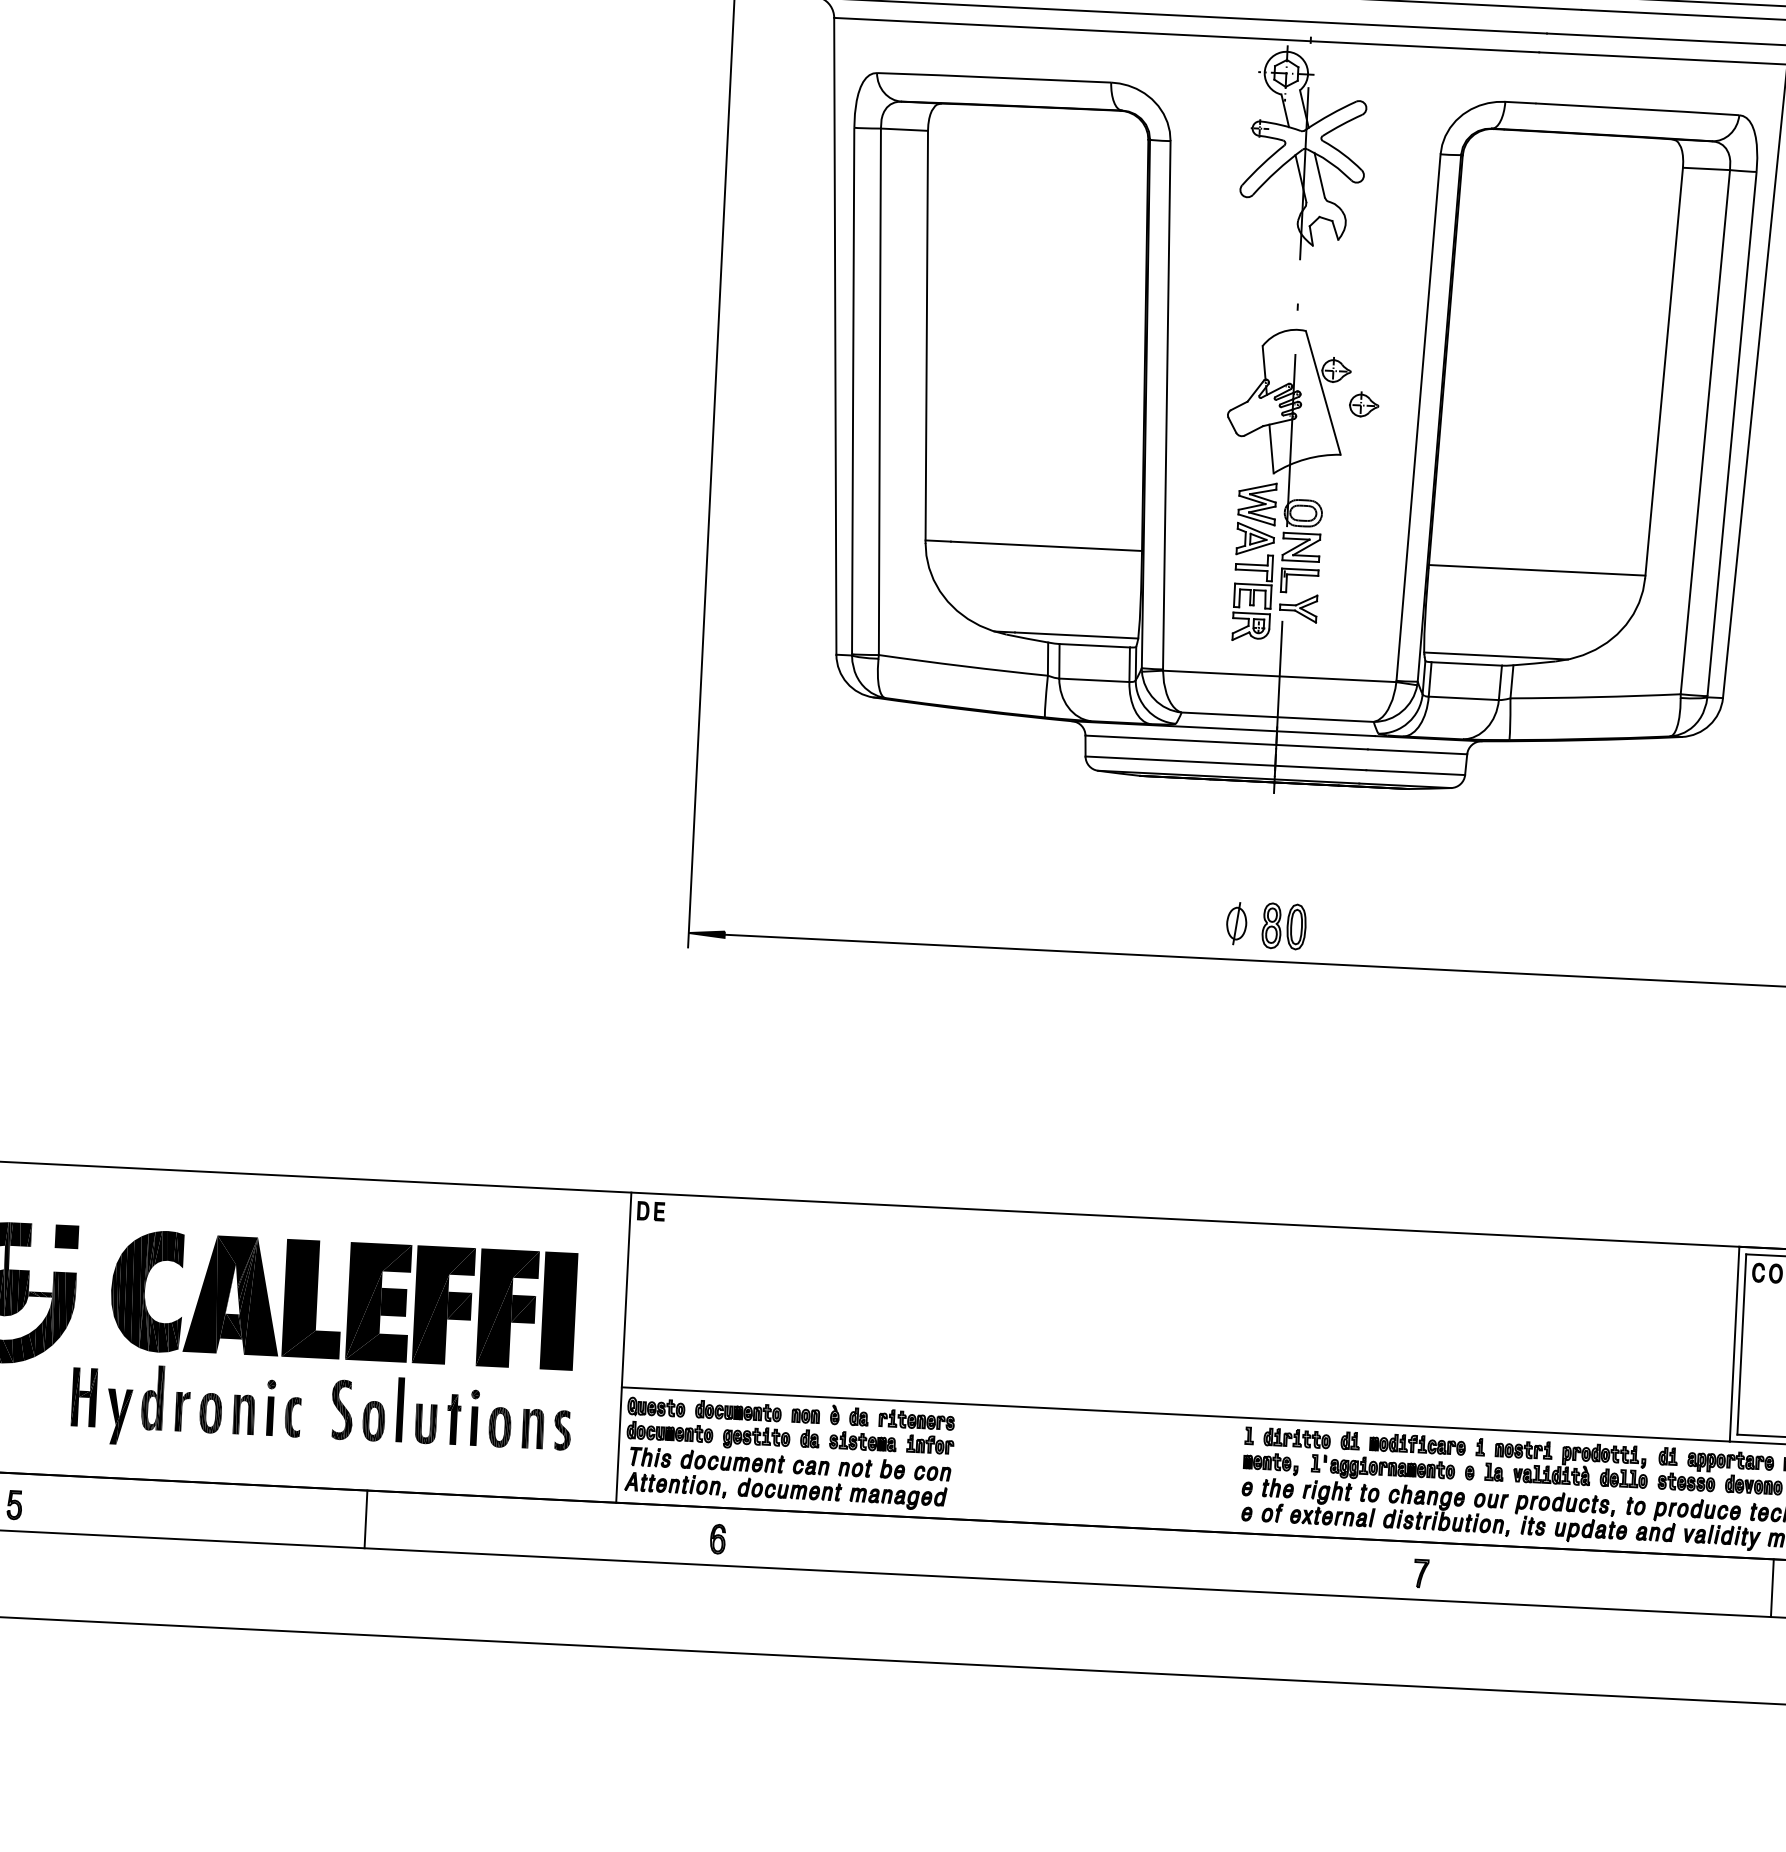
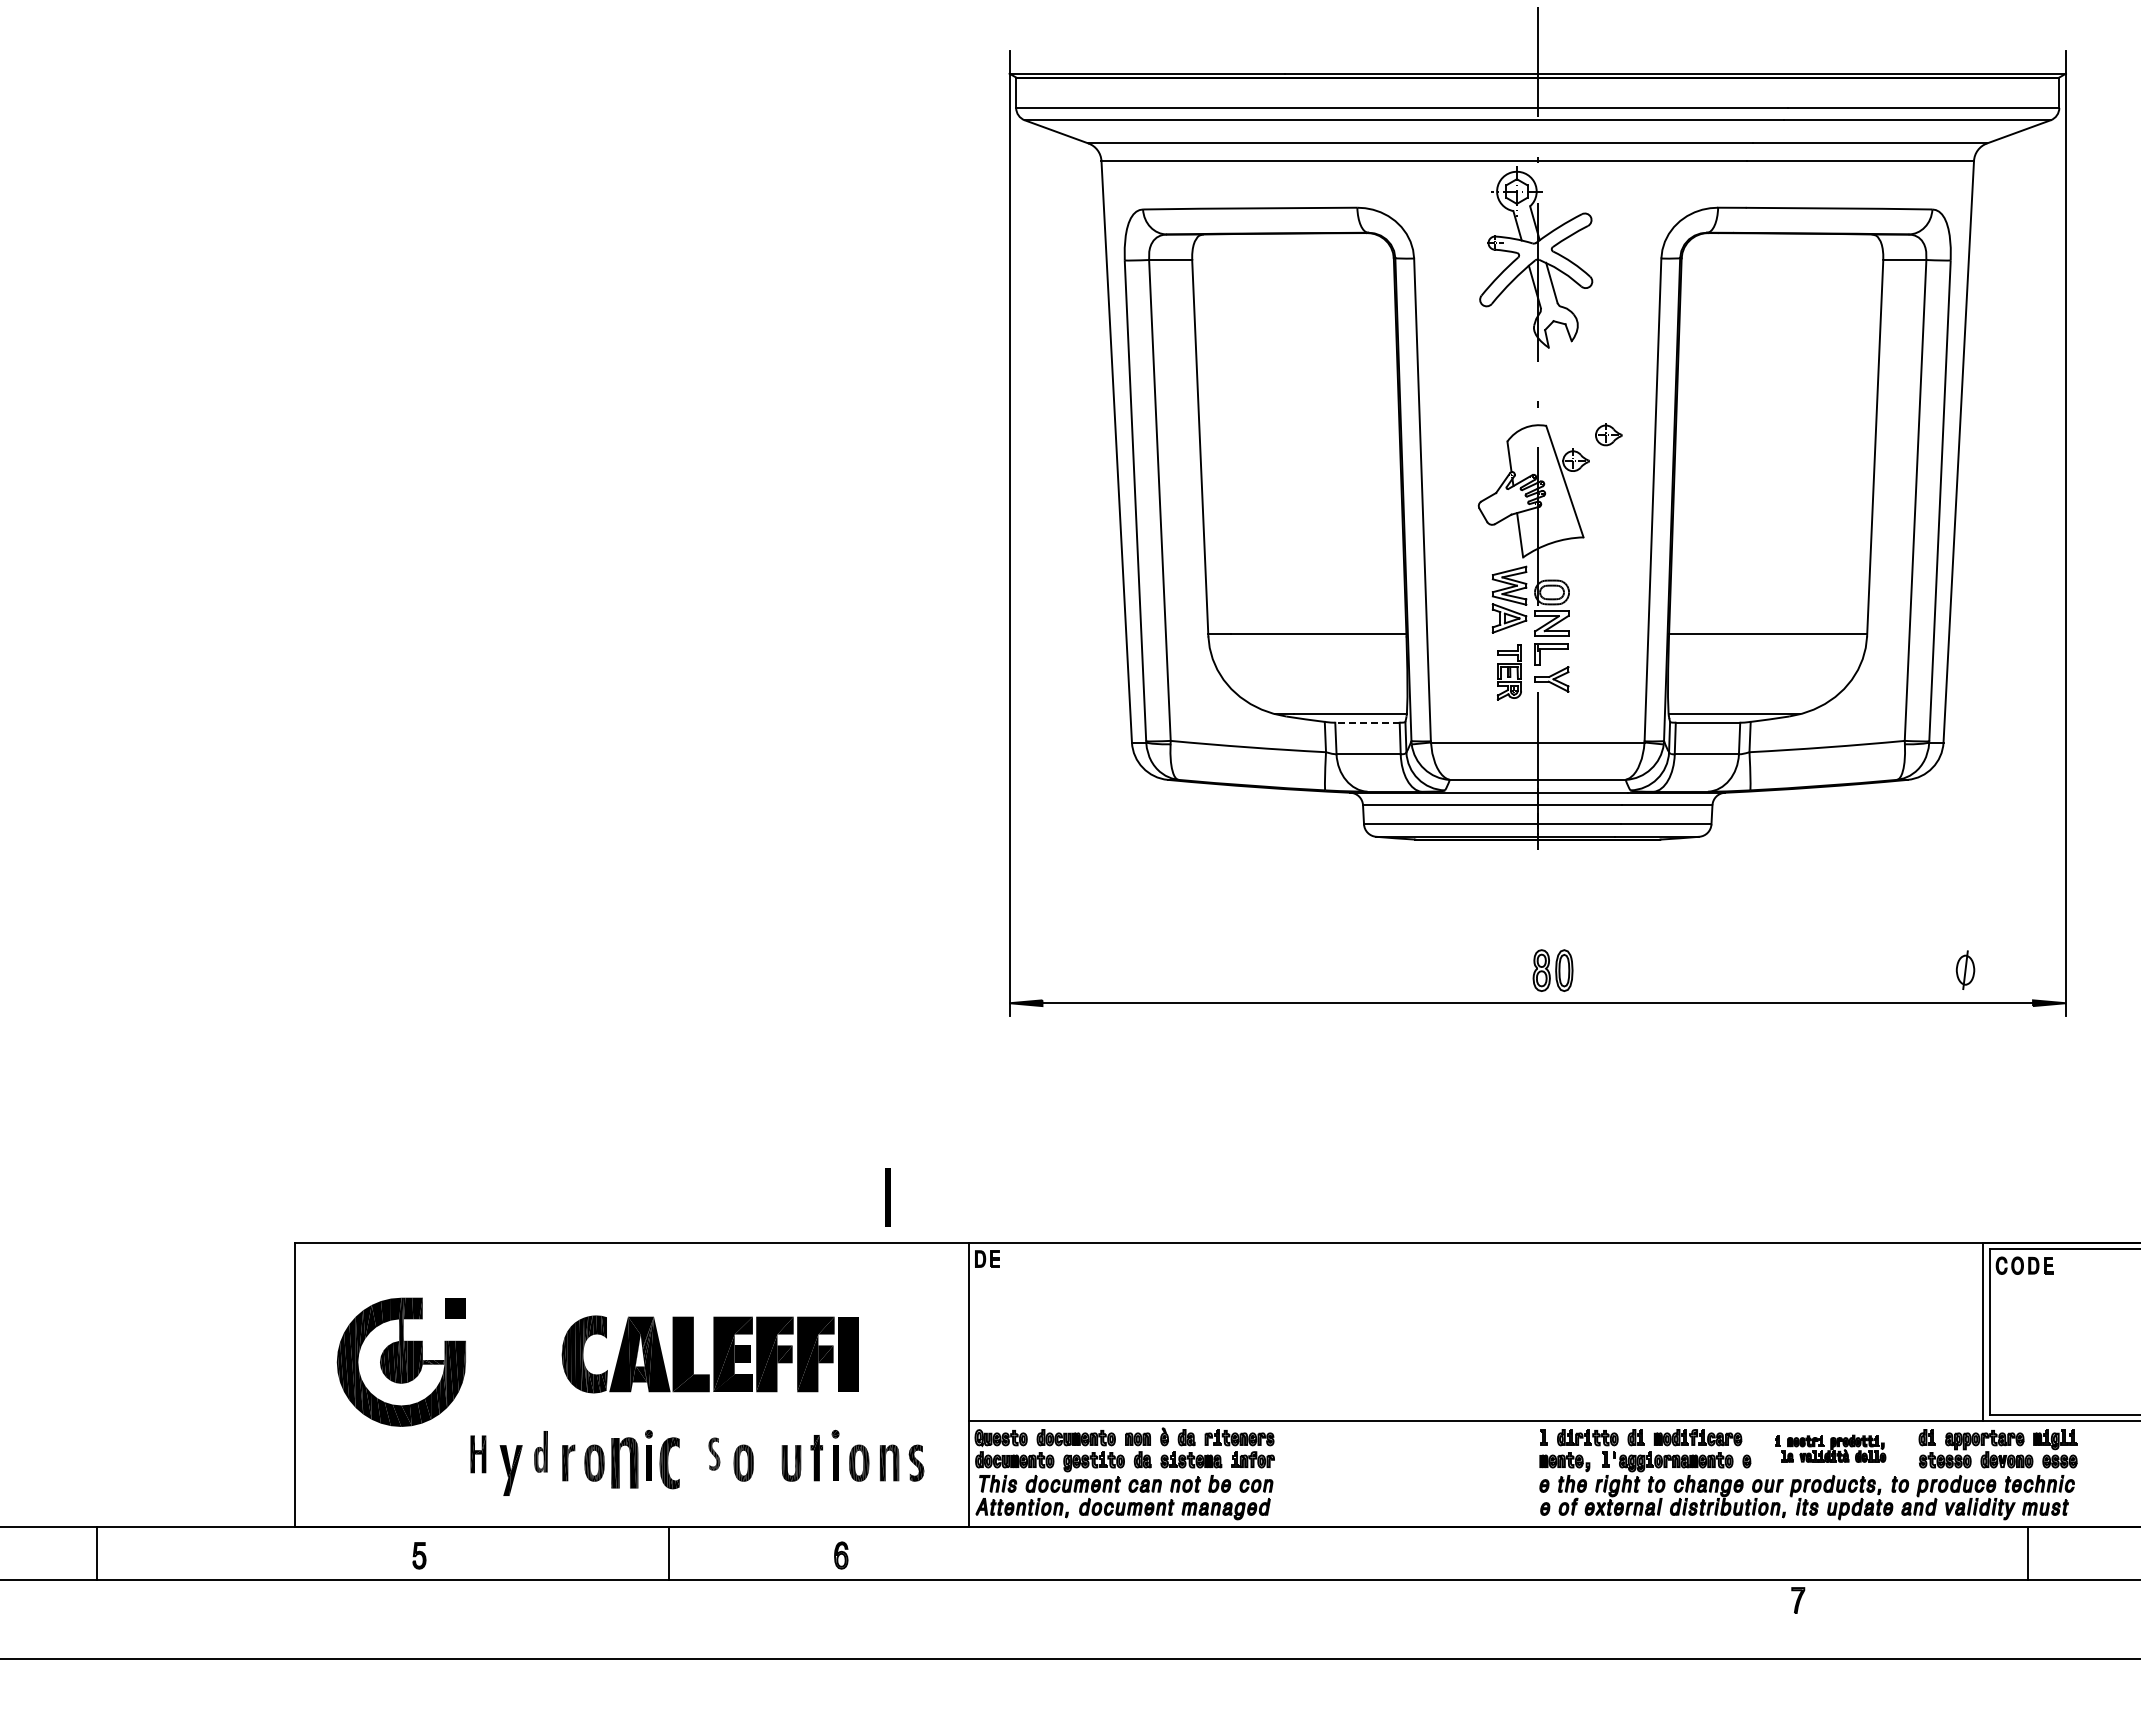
part: (1363, 404) -> (1608, 434), moved
part: (1252, 598) -> (1509, 672), size x0.7
line: (1093, 645) -> (1366, 722), solid -> dashed
part: (1236, 922) -> (1965, 969), moved
part: (343, 1300) -> (710, 1354), size x0.7
part: (84, 1397) -> (478, 1454), size x0.7
part: (152, 1397) -> (540, 1451), size x0.7
part: (342, 1409) -> (714, 1453), size x0.6
part: (399, 1409) -> (887, 1197), moved
part: (243, 1414) -> (624, 1462), size x1.4
part: (292, 1416) -> (669, 1462), size x1.4
part: (1561, 1463) -> (1830, 1448), size x0.7
line: (365, 1518) -> (668, 1552), moved
part: (718, 1539) -> (841, 1555), moved
part: (1421, 1573) -> (1798, 1600), moved

